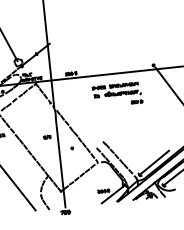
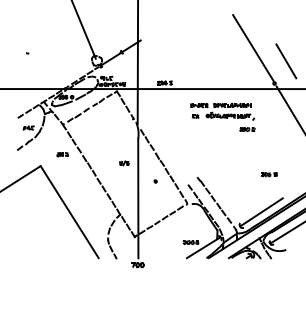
line: (134, 40) -> (253, 47), added
line: (160, 47) -> (286, 61), added
part: (157, 134) -> (269, 174), added

